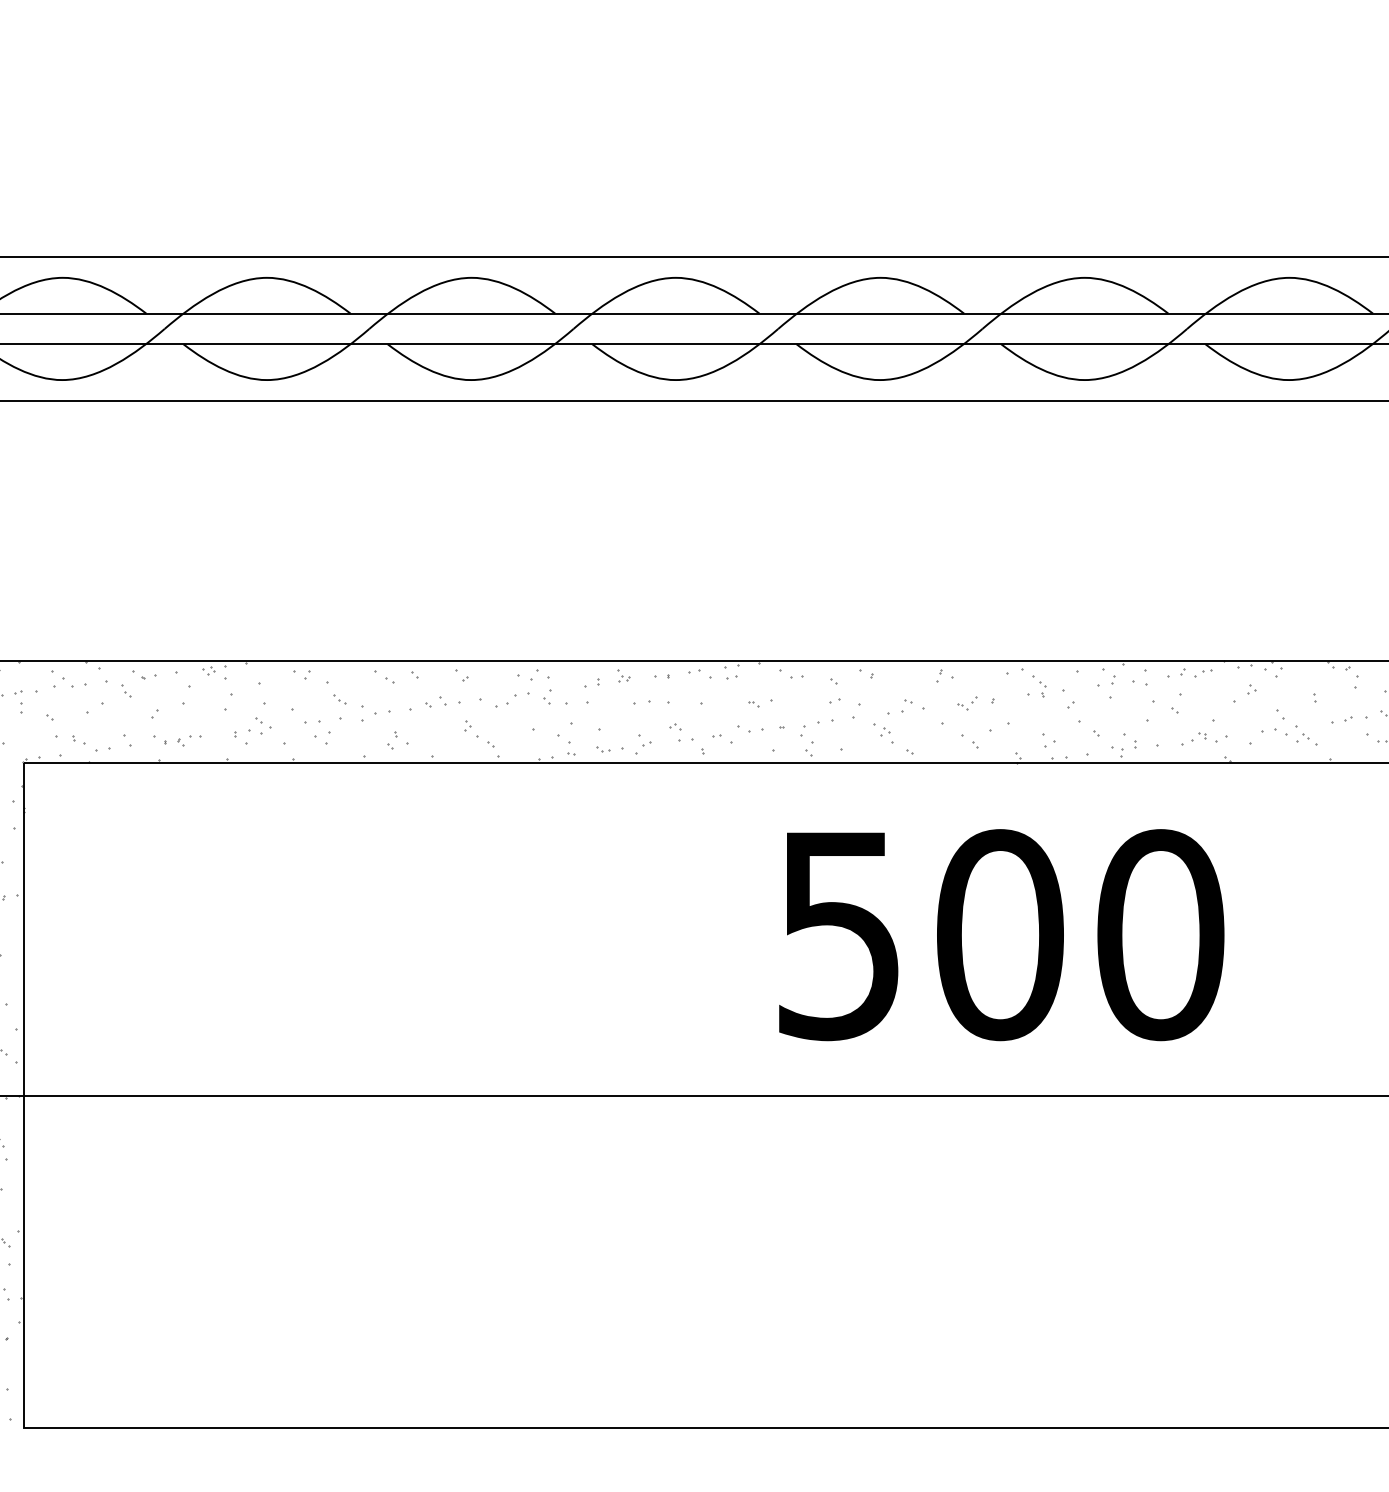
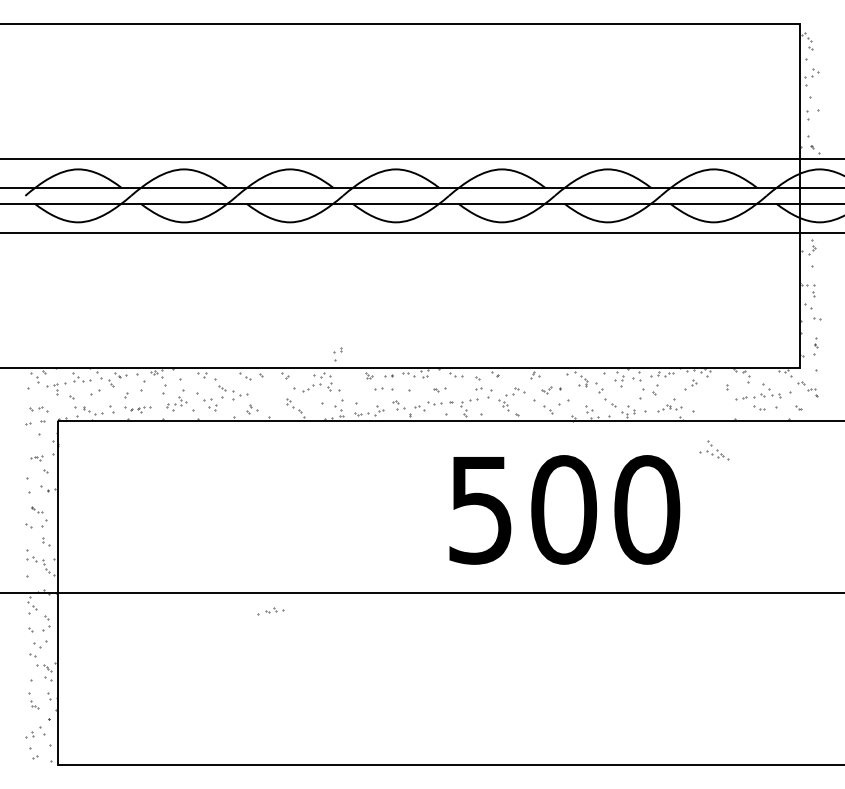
part: (591, 691) -> (337, 354), moved
part: (433, 704) -> (270, 611), moved
part: (1290, 727) -> (714, 450), moved

